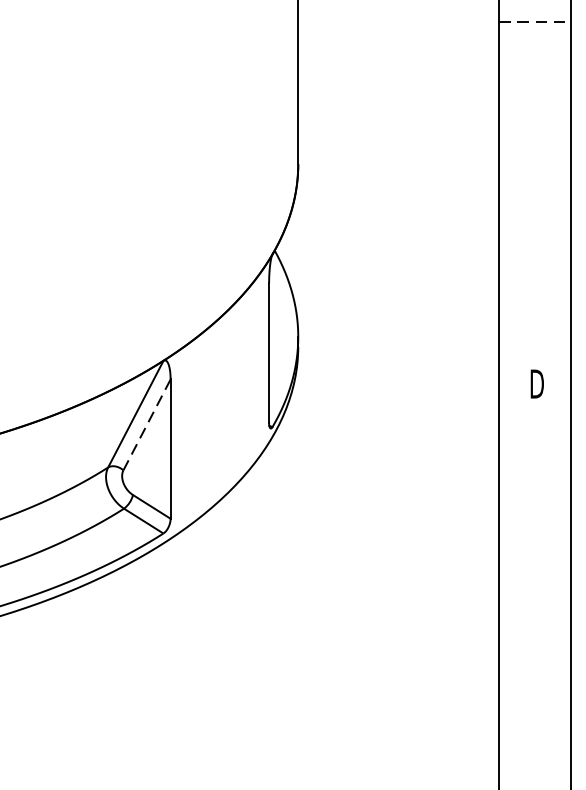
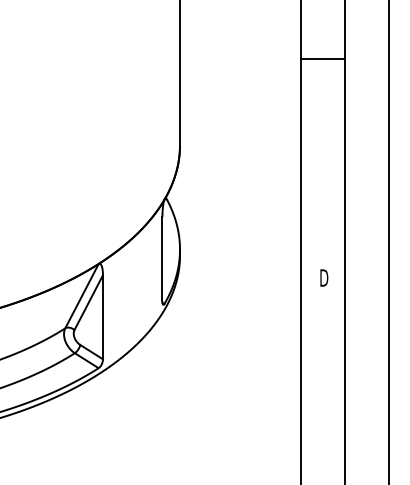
line: (535, 21) -> (323, 59), dashed -> solid
line: (146, 424) -> (88, 302), dashed -> solid

